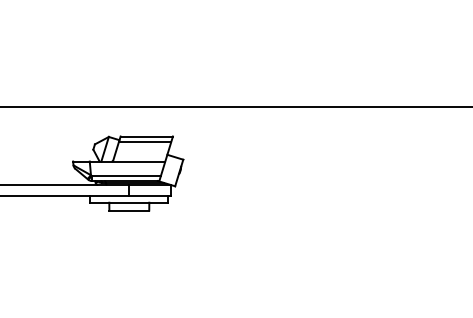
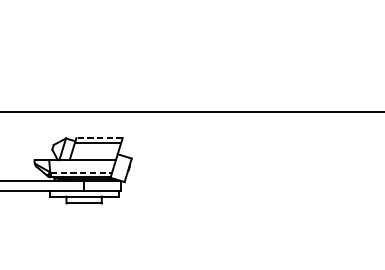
line: (146, 136) -> (99, 138), solid -> dashed
line: (126, 175) -> (81, 172), solid -> dashed

